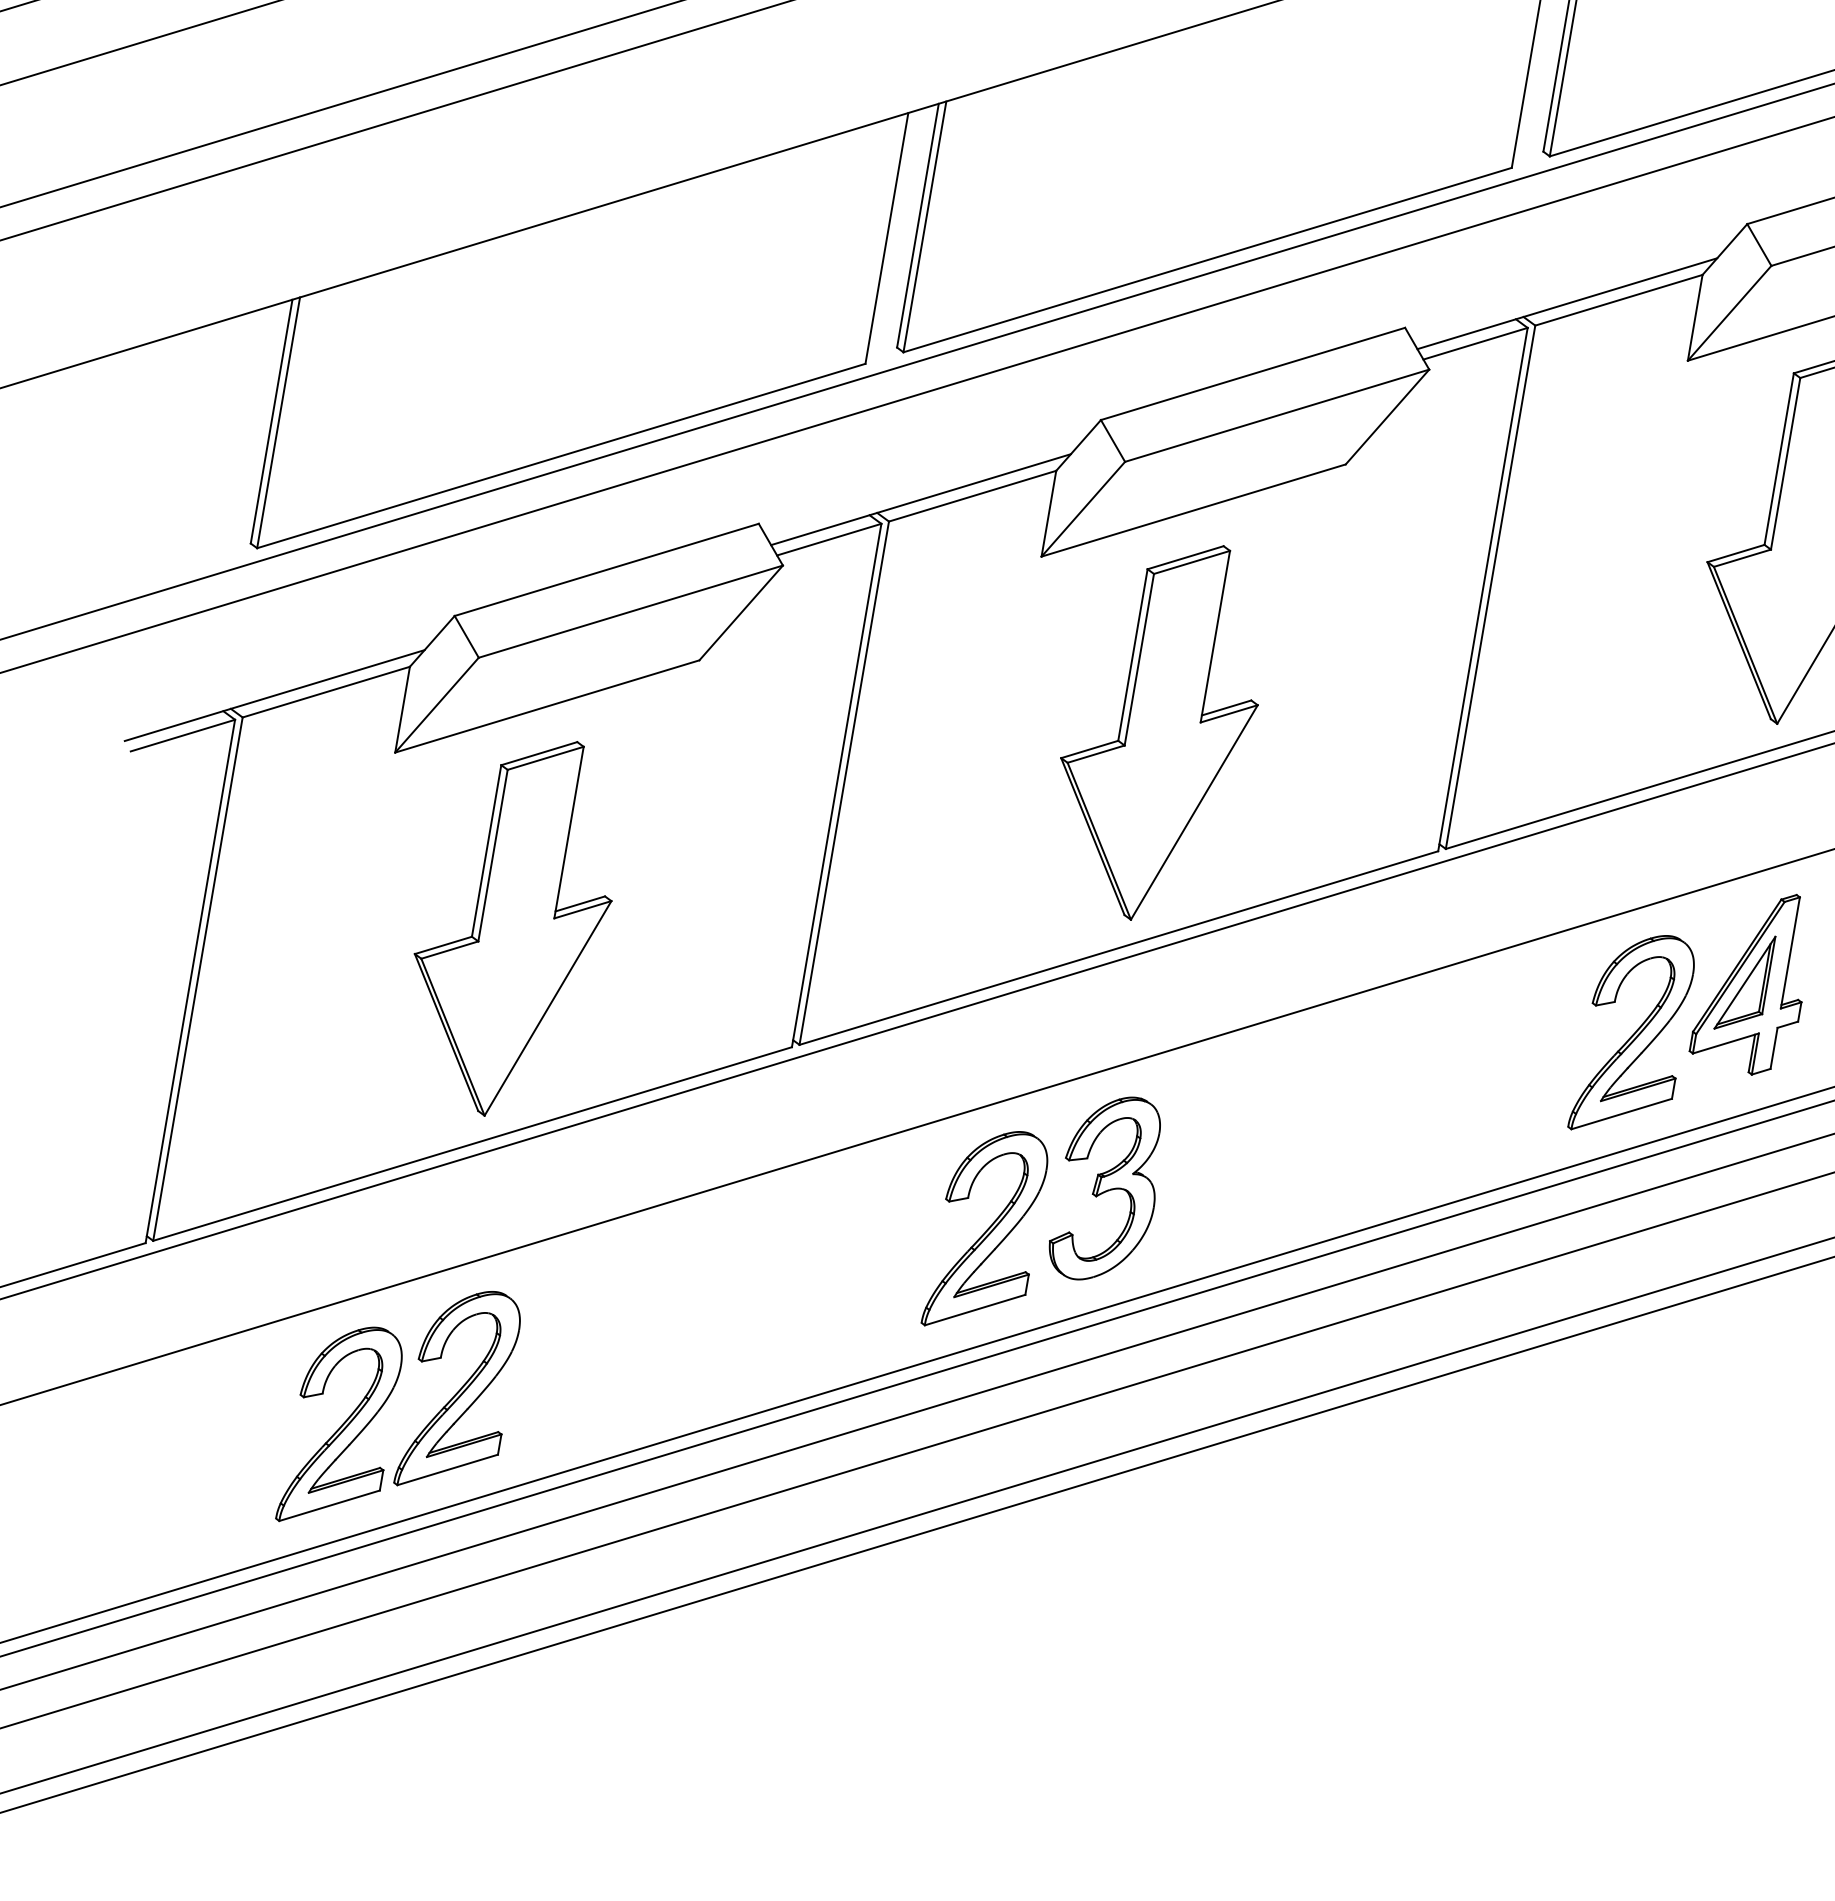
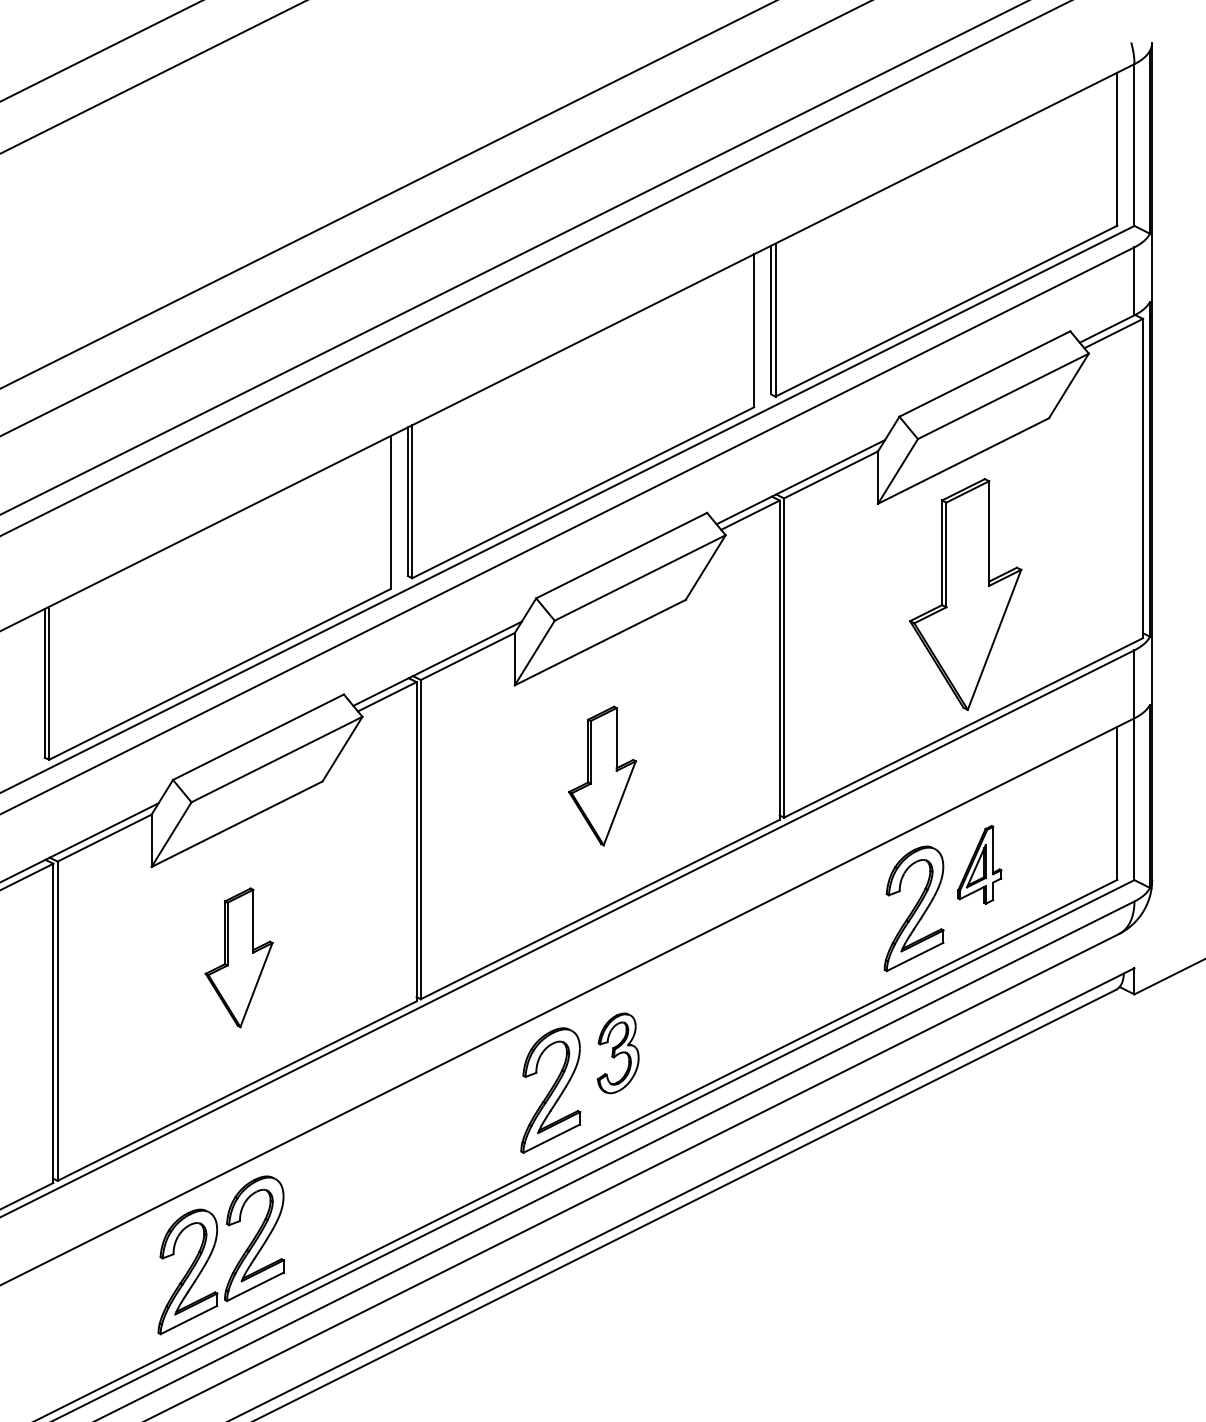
part: (1160, 728) -> (602, 775), size x0.6
part: (512, 925) -> (238, 957), size x0.6
part: (1753, 980) -> (979, 864), size x0.7
part: (1108, 1189) -> (618, 1053), size x0.7

